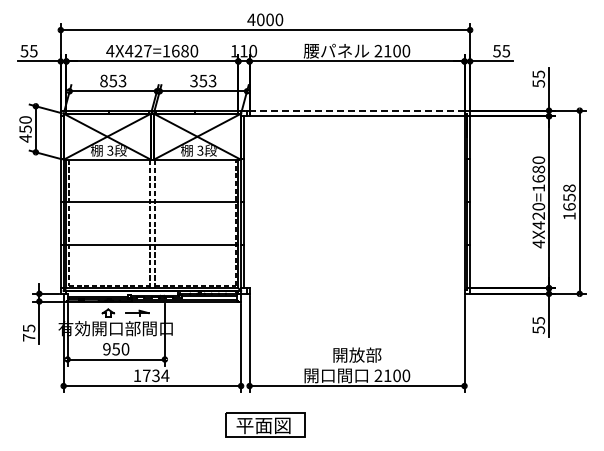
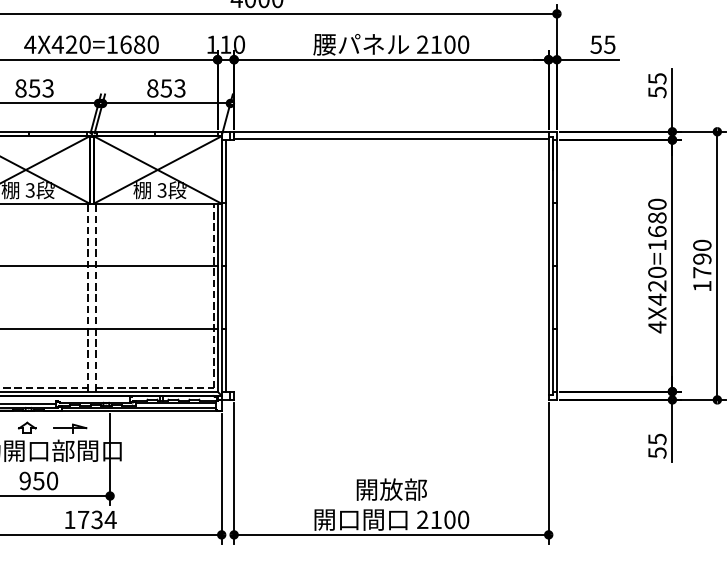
text: (147, 50) -> (84, 43), 4X427=1680 -> 4X420=1680
text: (193, 81) -> (151, 89), 353 -> 853
line: (356, 110) -> (390, 131), dashed -> solid
text: (569, 197) -> (702, 258), 1658 -> 1790

